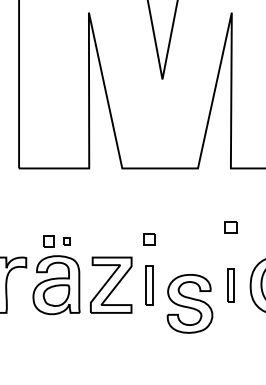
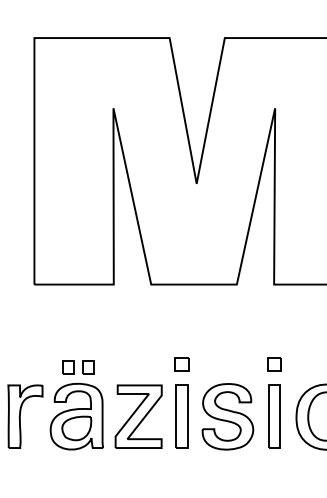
part: (231, 227) -> (274, 364), moved
part: (66, 241) -> (88, 367), size x1.67
part: (149, 285) -> (181, 416), size x1.43
part: (231, 285) -> (274, 416), size x1.67
part: (189, 303) -> (227, 416), moved

